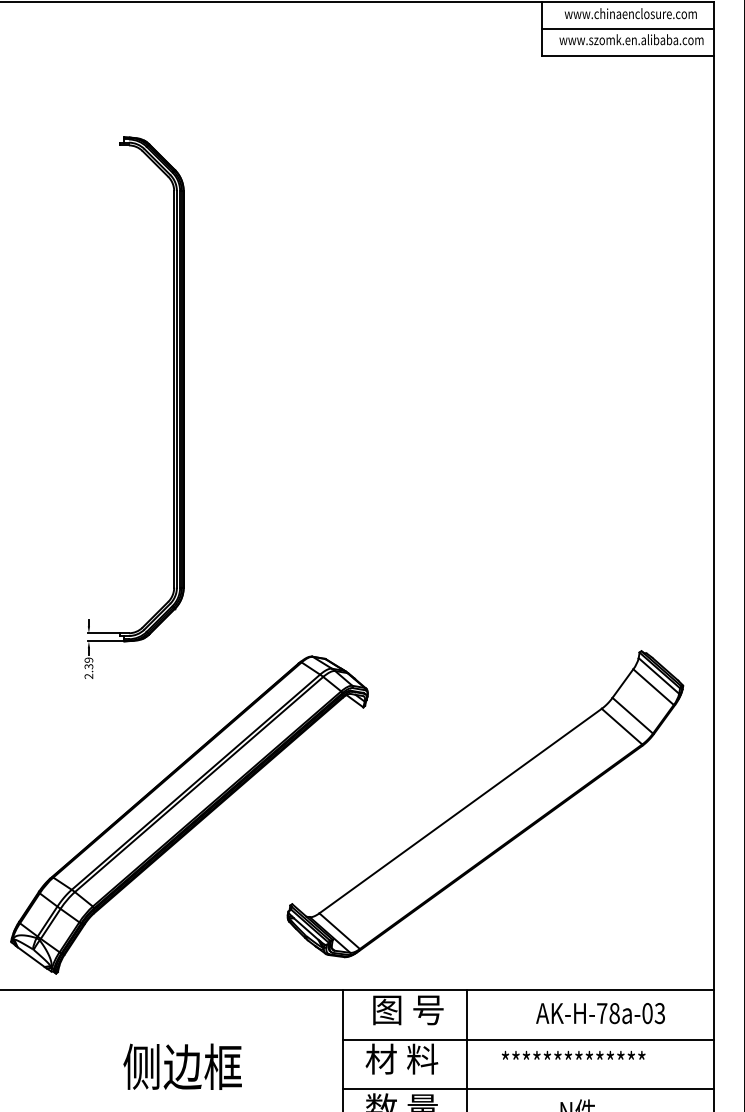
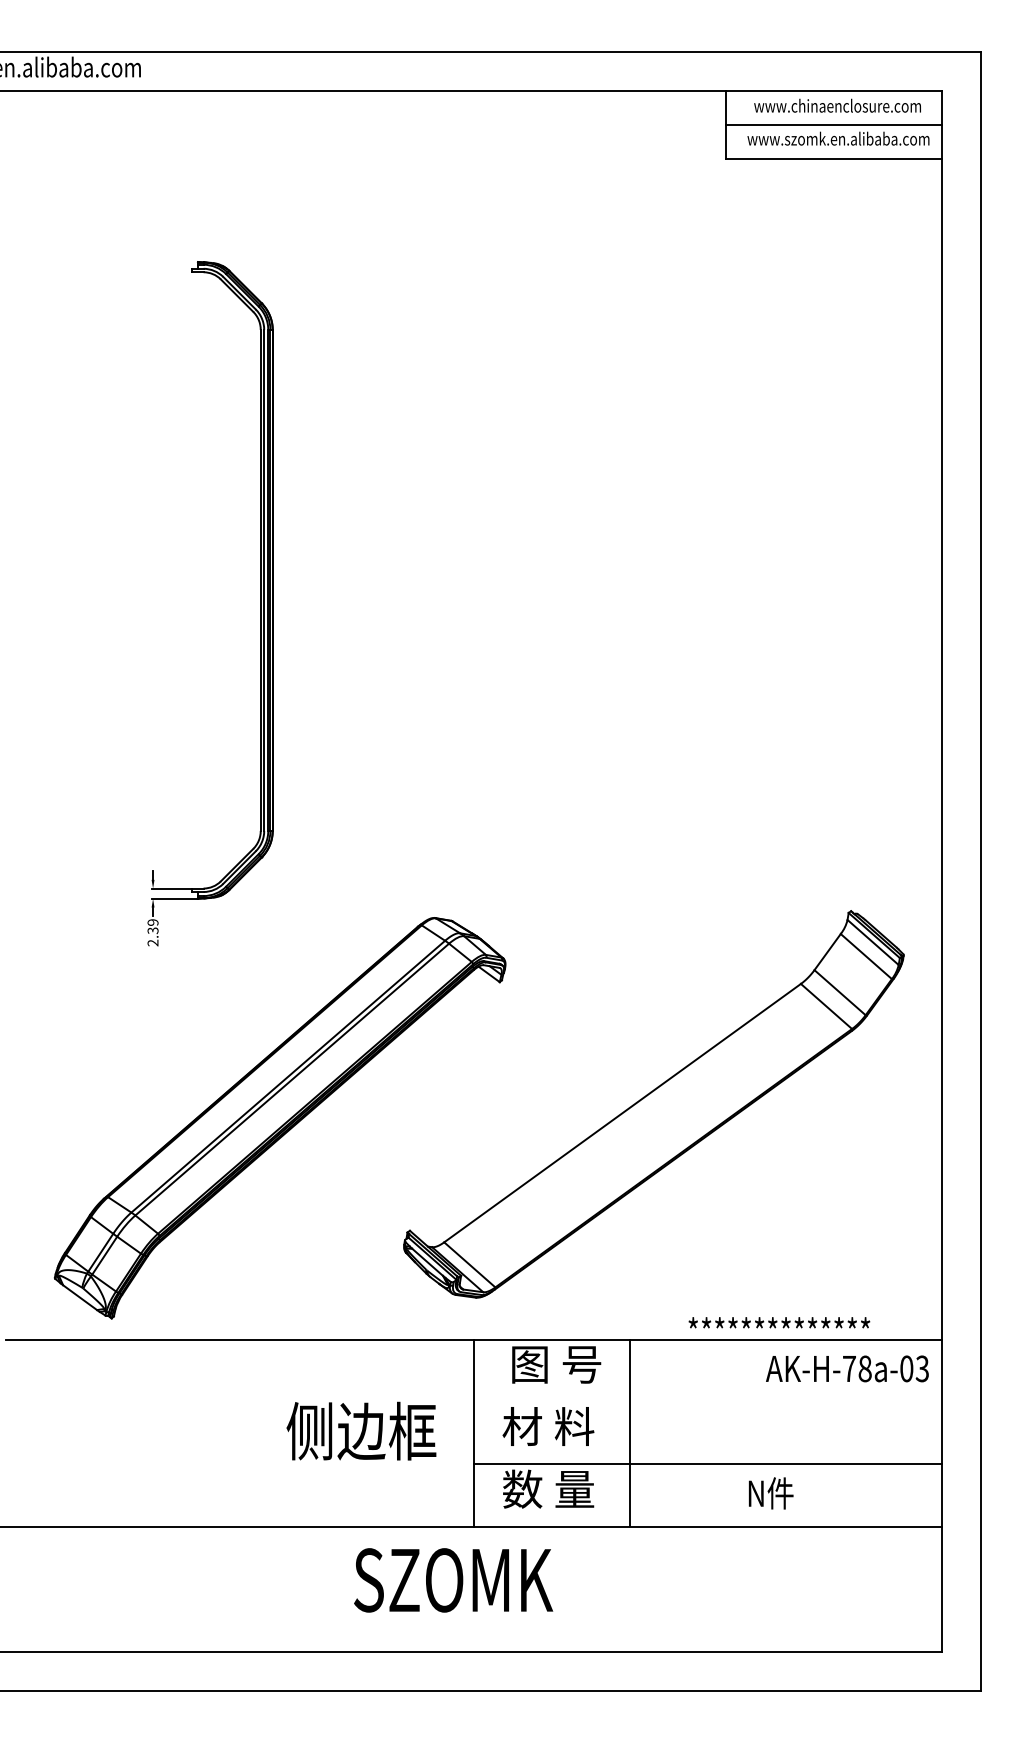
text: (600, 1013) -> (847, 1368), moved
line: (528, 1040) -> (708, 1402), removed
text: (573, 1055) -> (779, 1322), moved
text: (182, 1066) -> (361, 1430), moved

